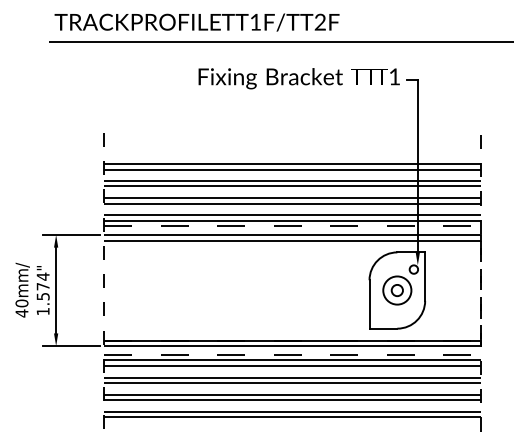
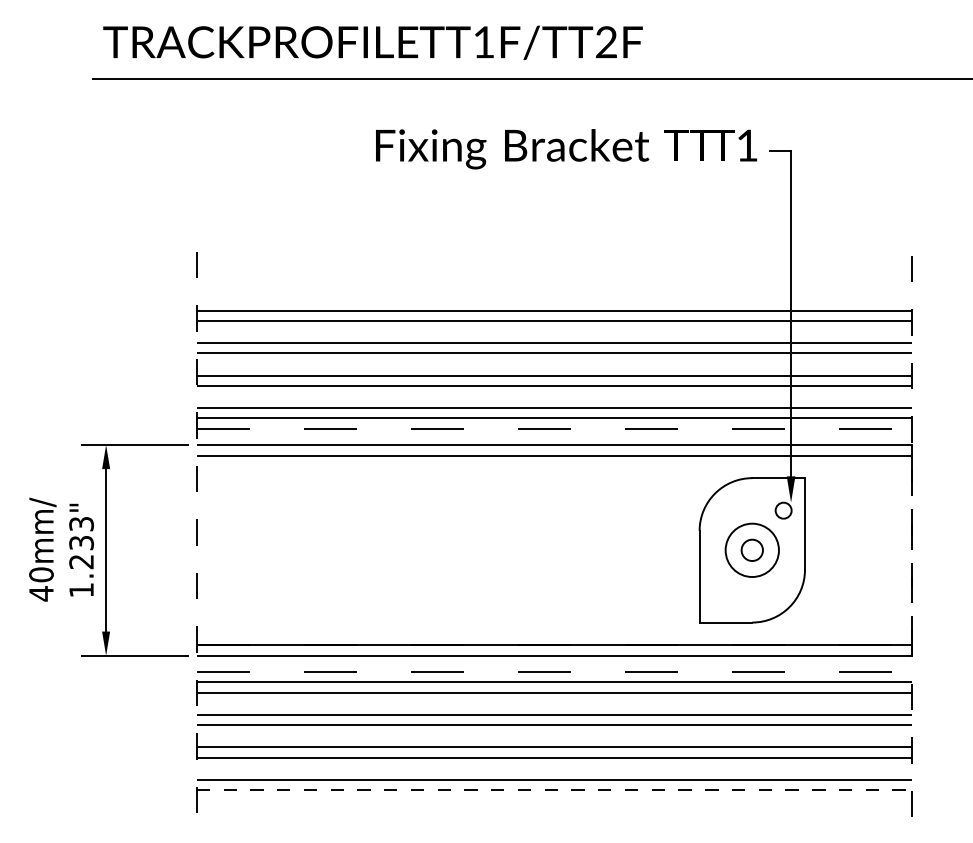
text: (42, 286) -> (80, 542), 1.574" -> 1.233"
line: (292, 417) -> (553, 790), solid -> dashed

